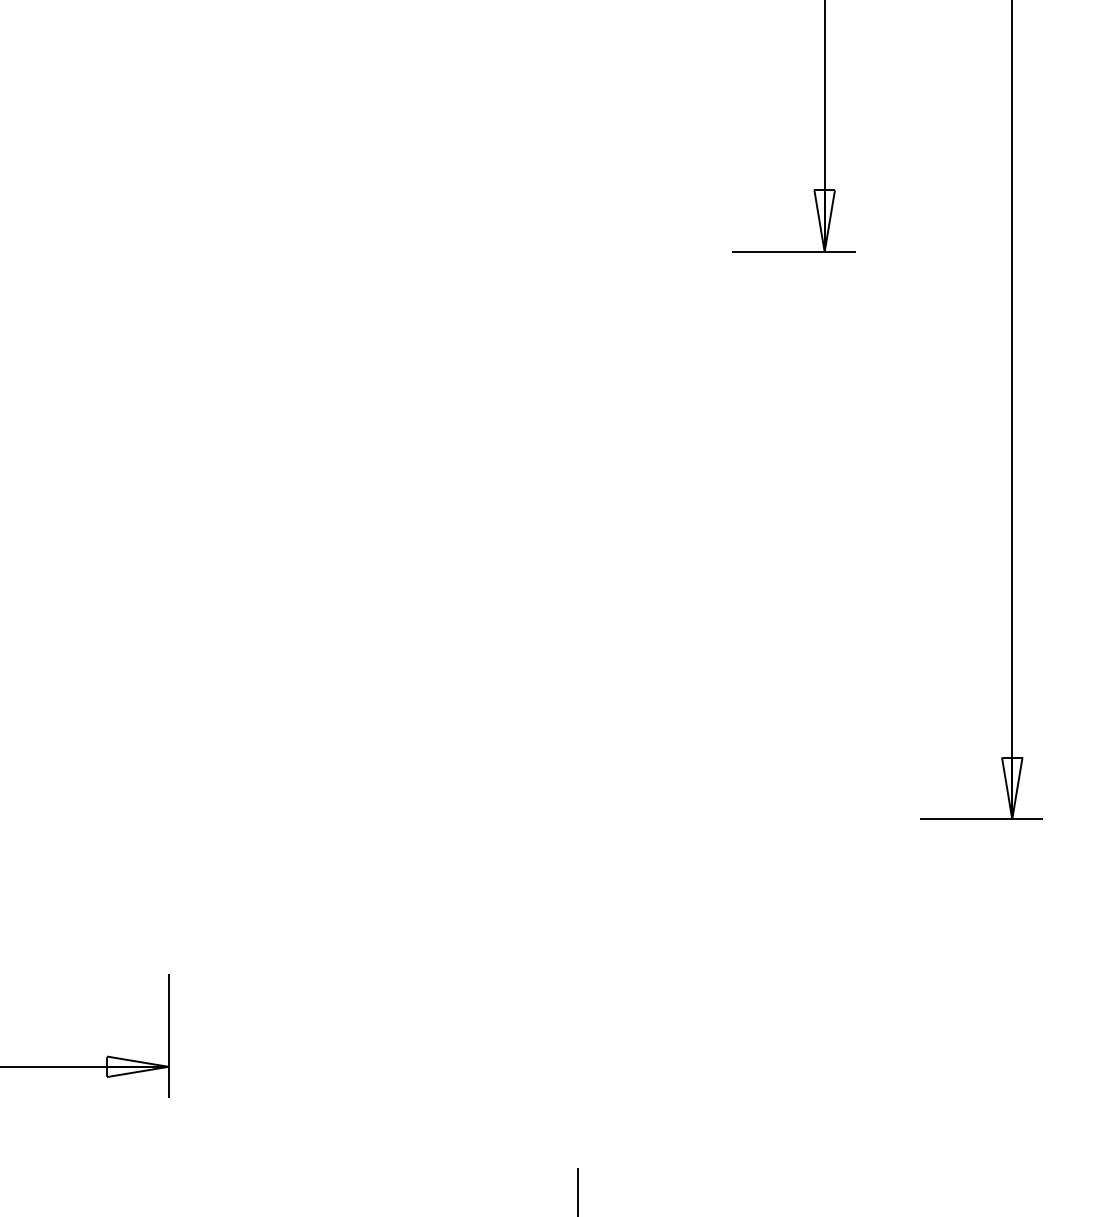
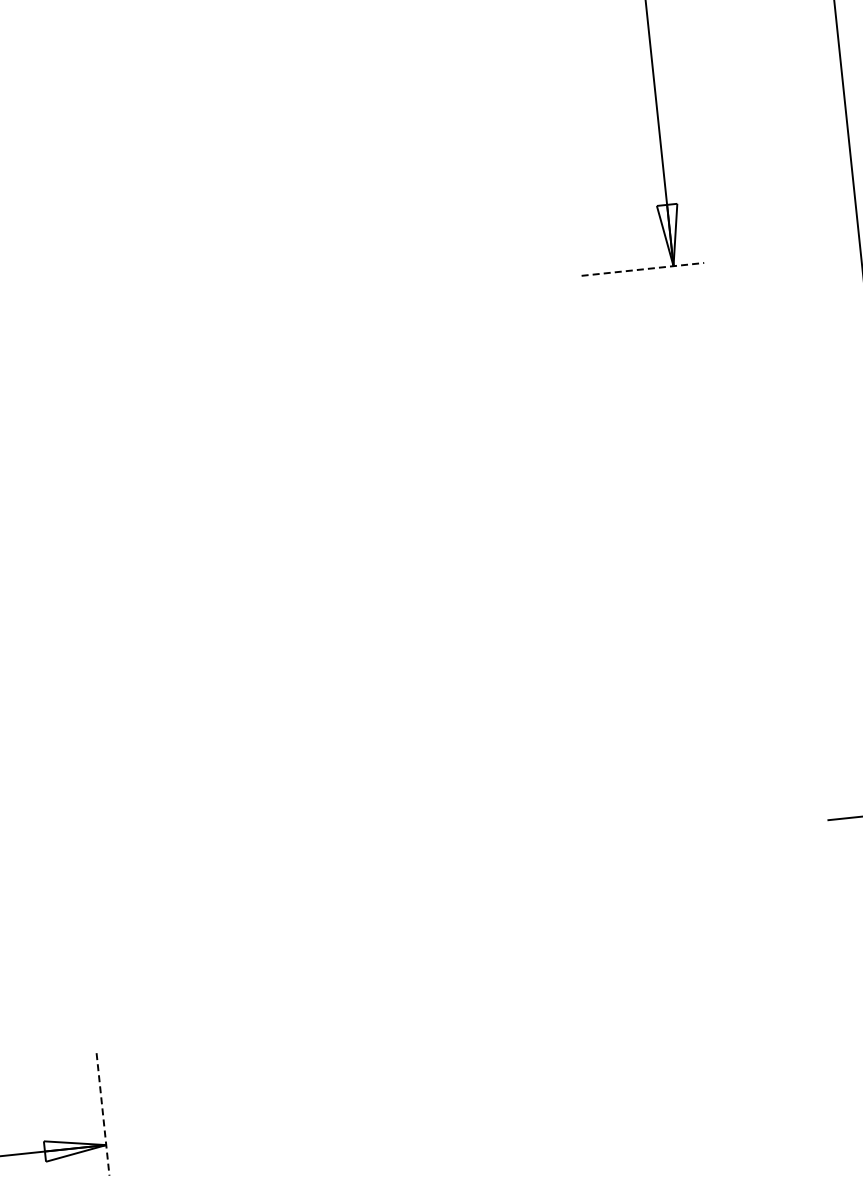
line: (793, 252) -> (642, 269), solid -> dashed
line: (168, 1036) -> (102, 1114), solid -> dashed

